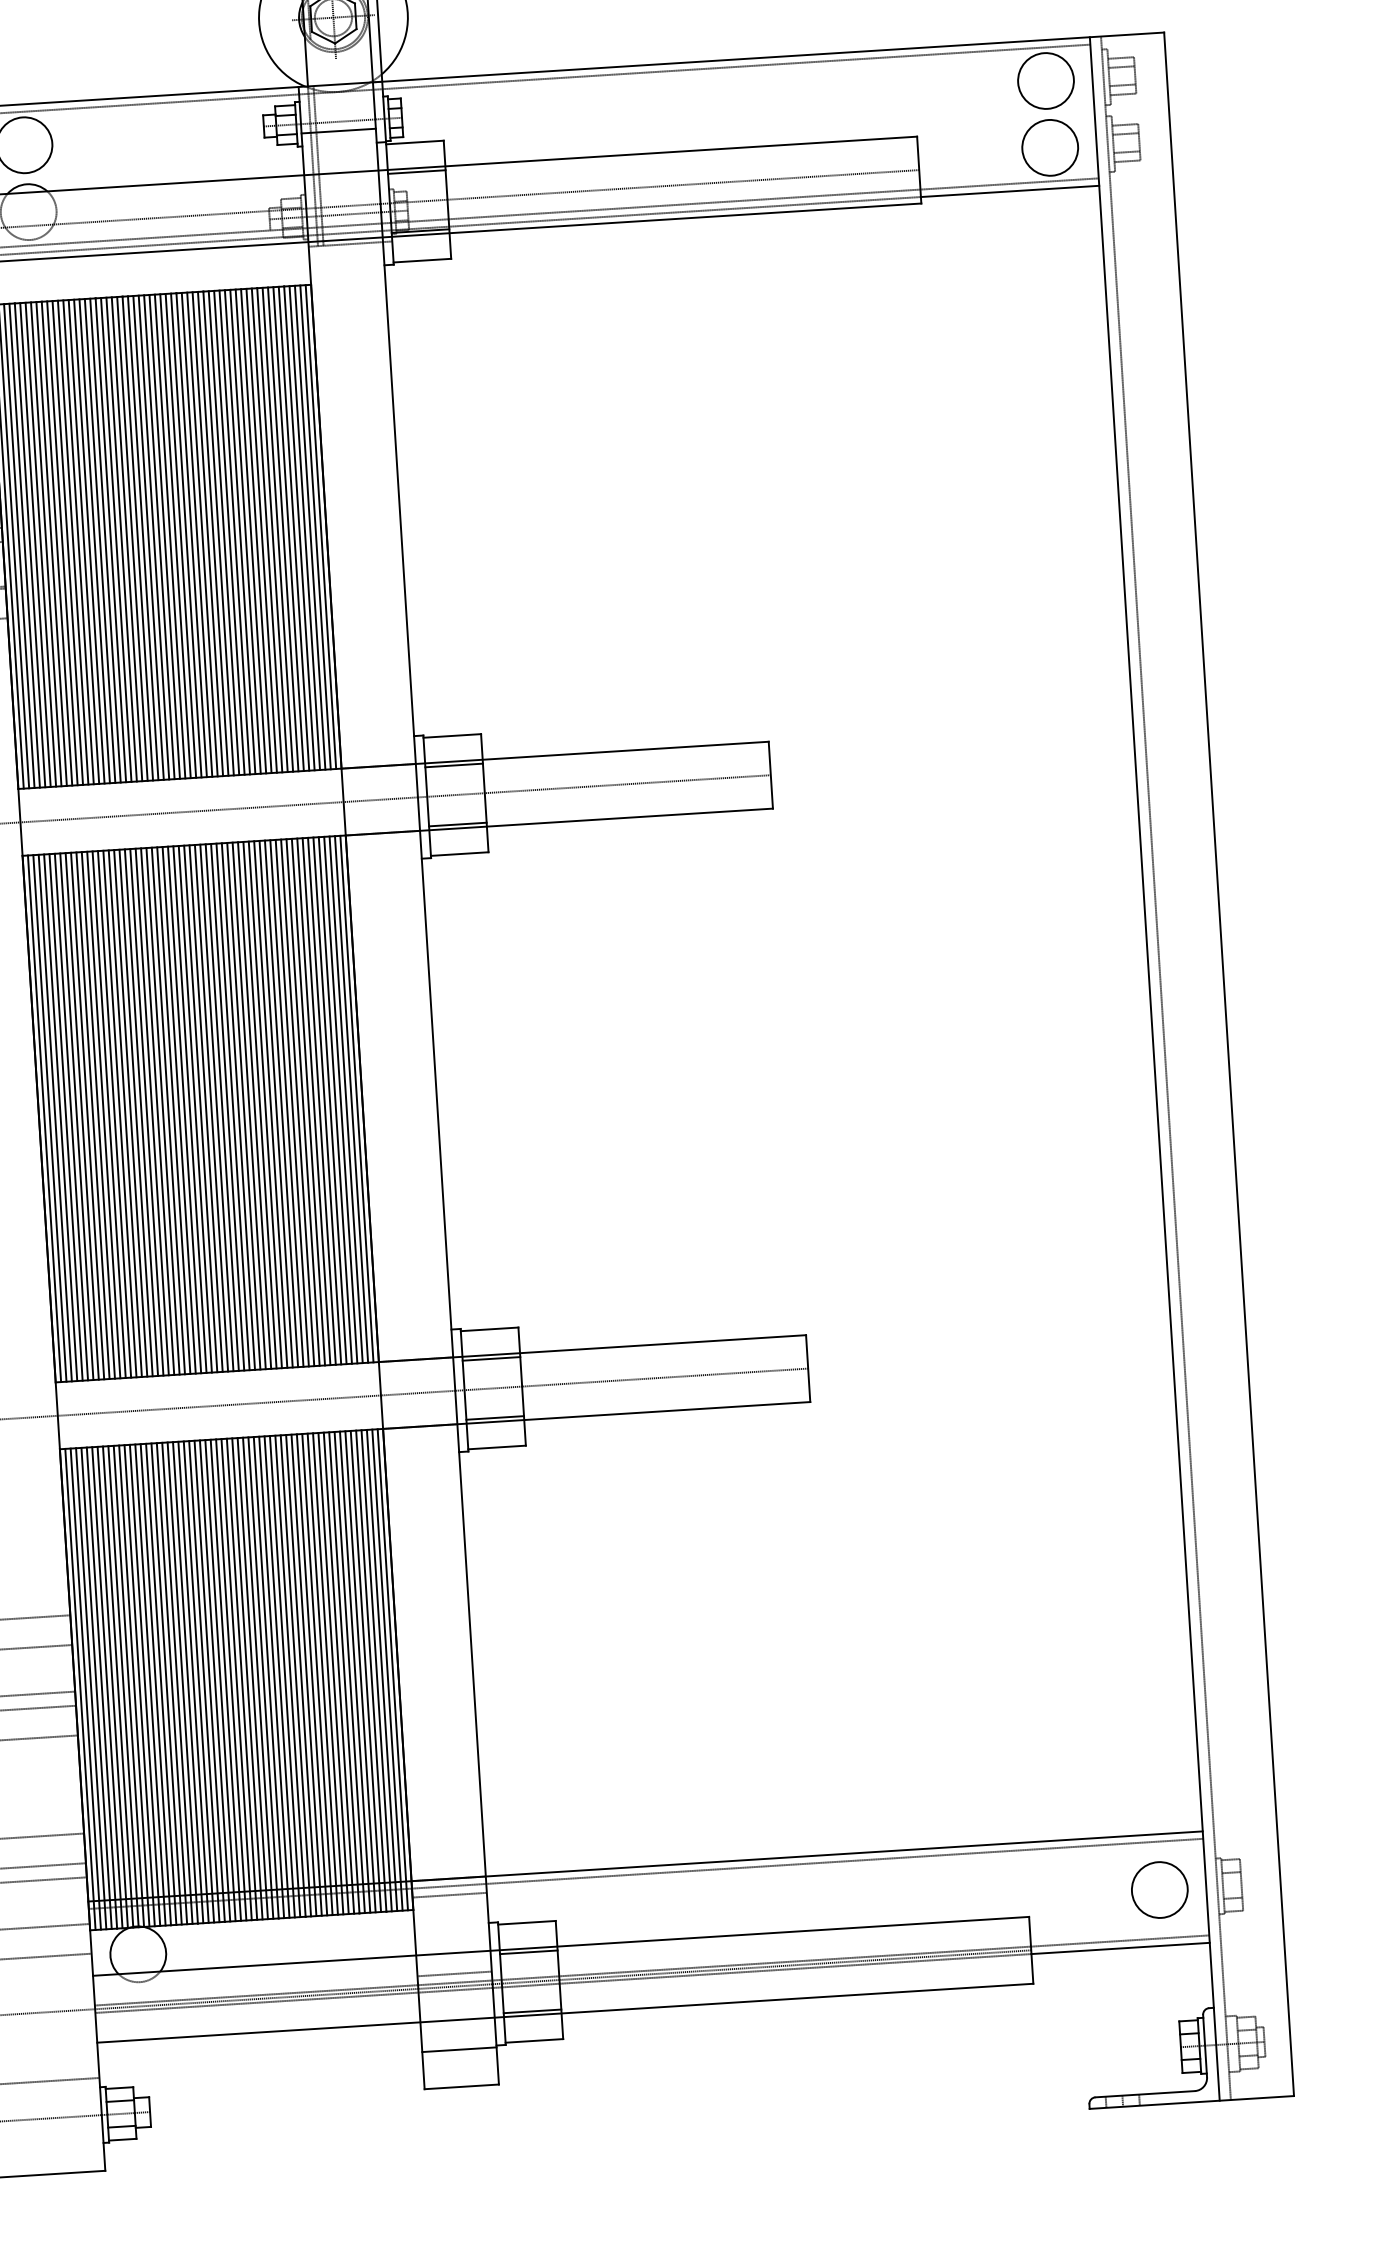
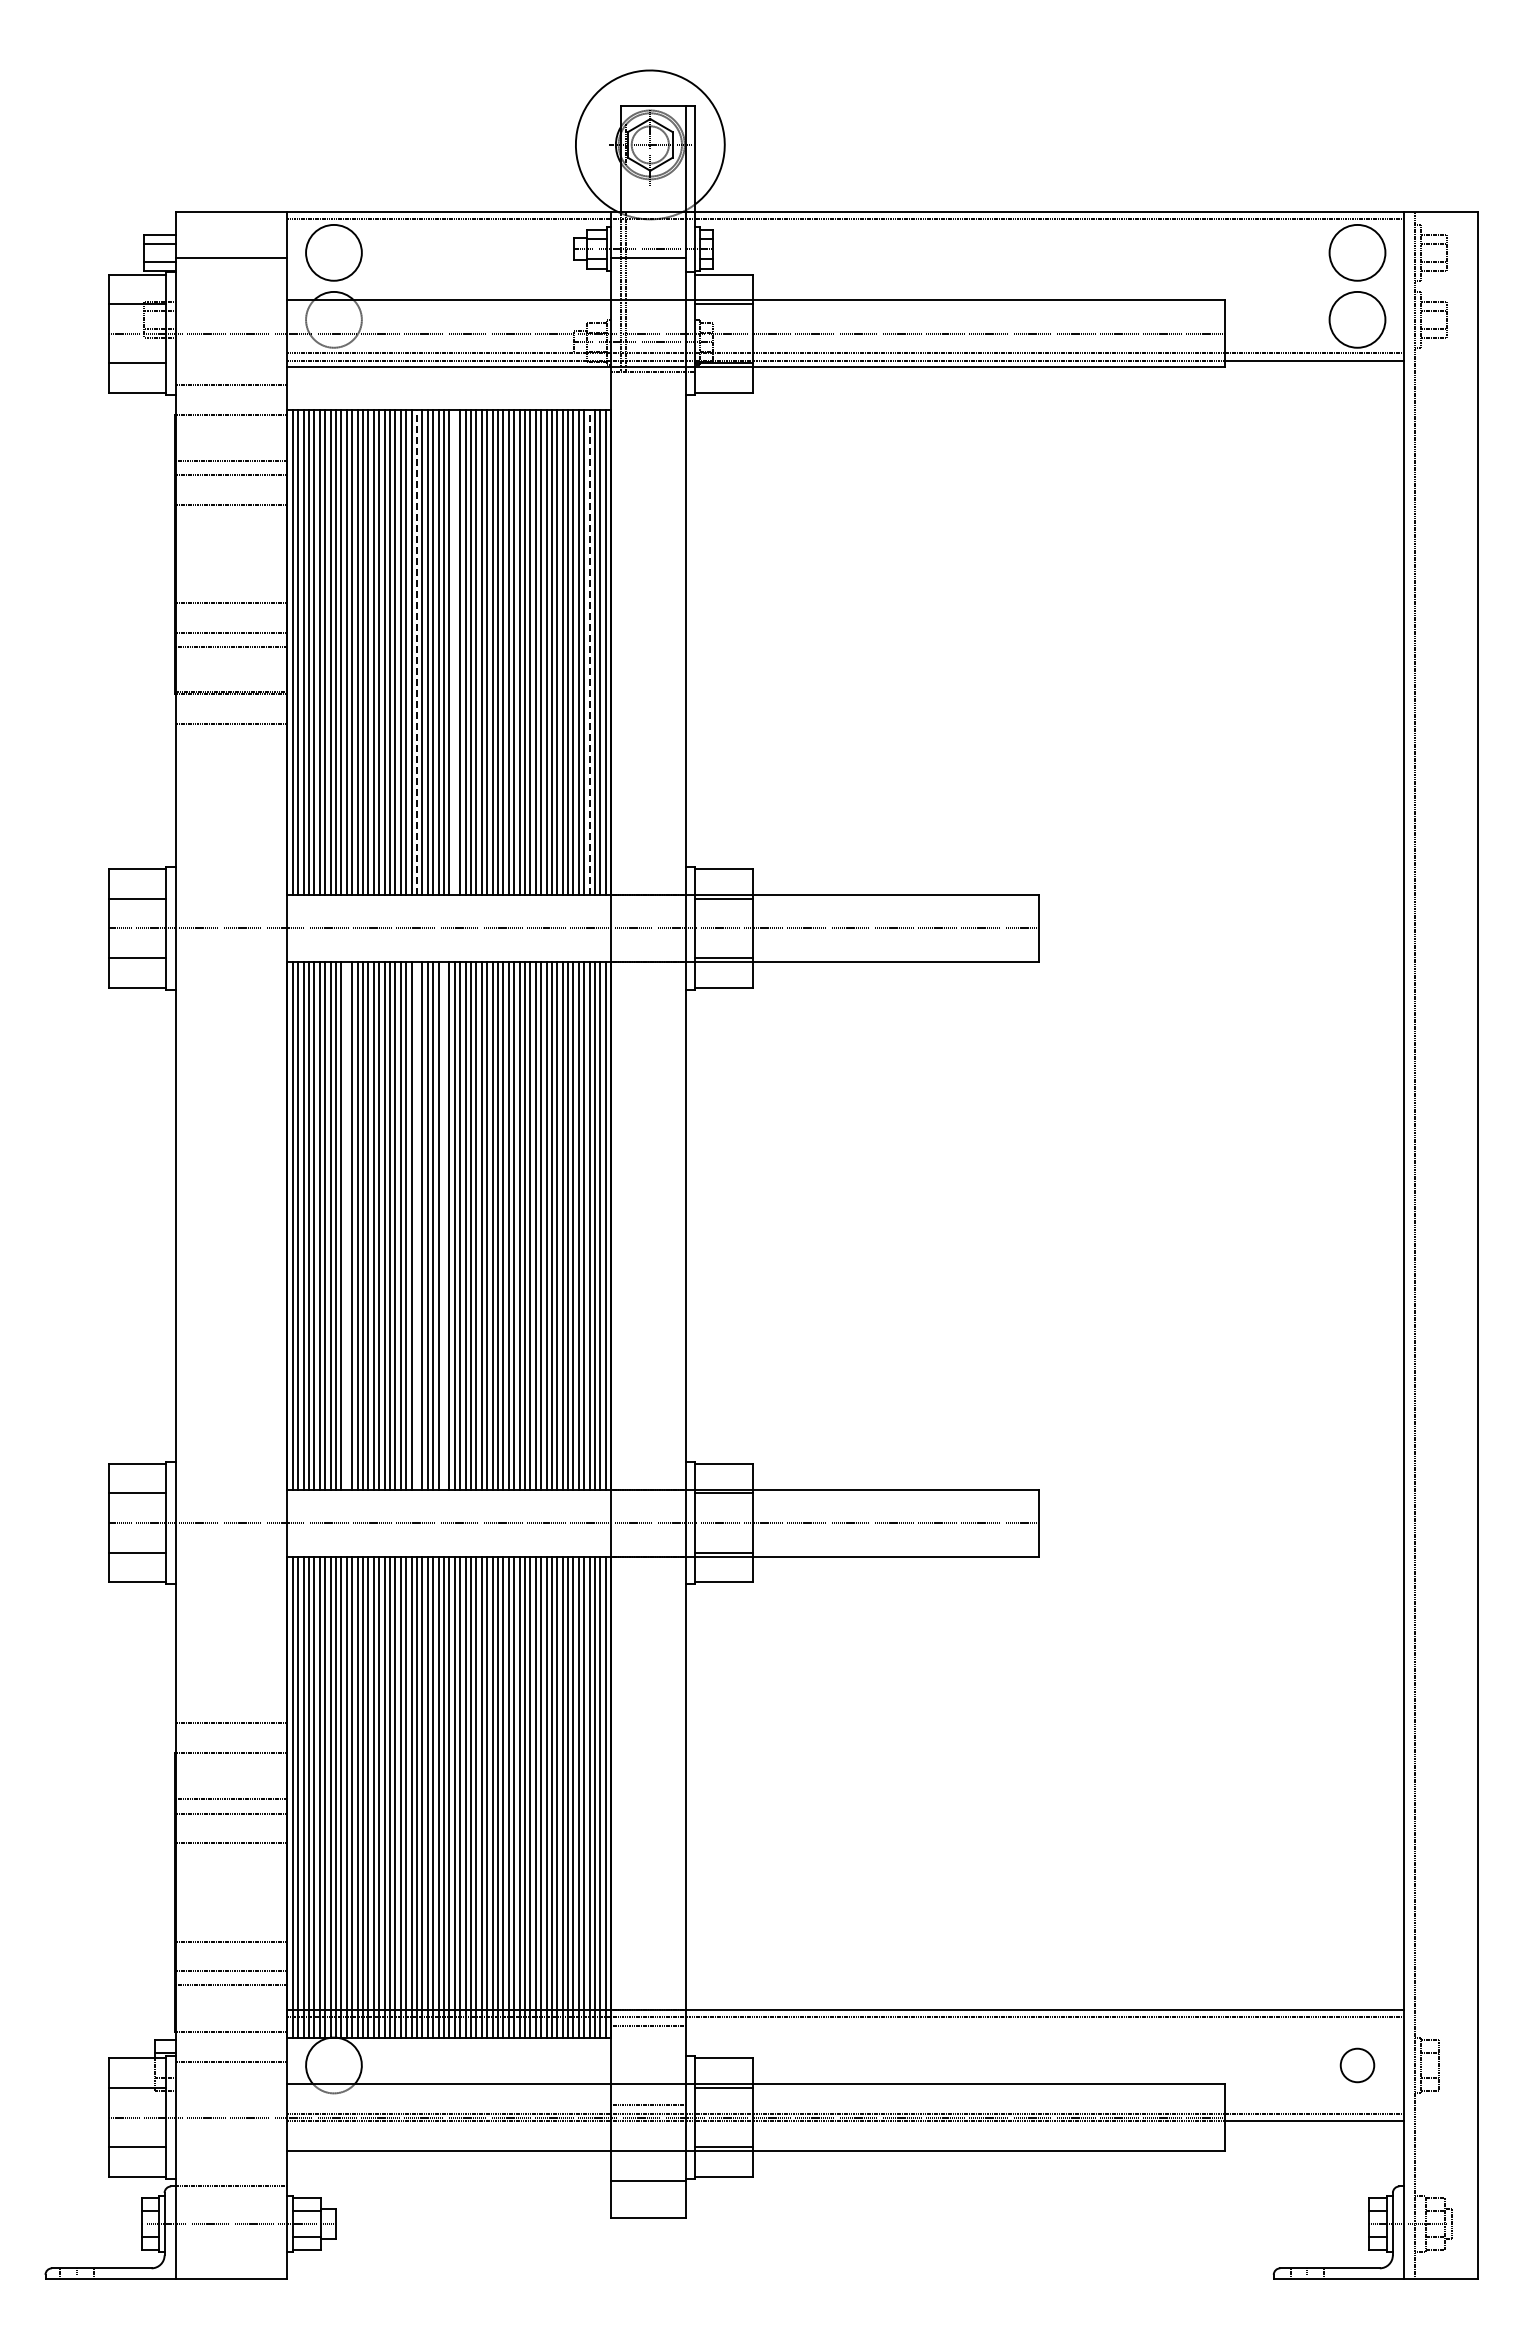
line: (304, 528) -> (589, 652), solid -> dashed
line: (169, 536) -> (454, 652), removed
line: (131, 538) -> (416, 652), solid -> dashed
line: (194, 1109) -> (443, 1225), removed
line: (167, 1110) -> (416, 1225), removed
line: (98, 1115) -> (346, 1225), removed
circle: (1159, 1890) -> (1357, 2065), size x0.6

